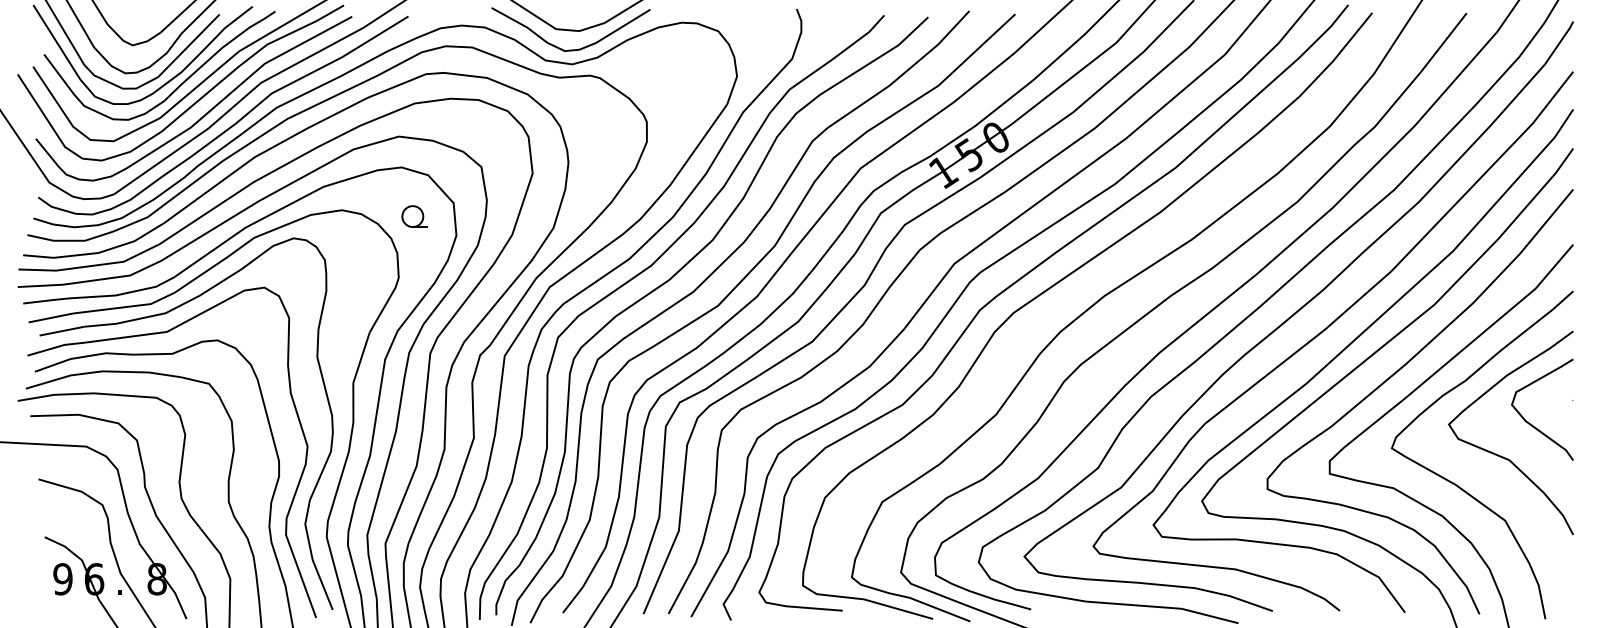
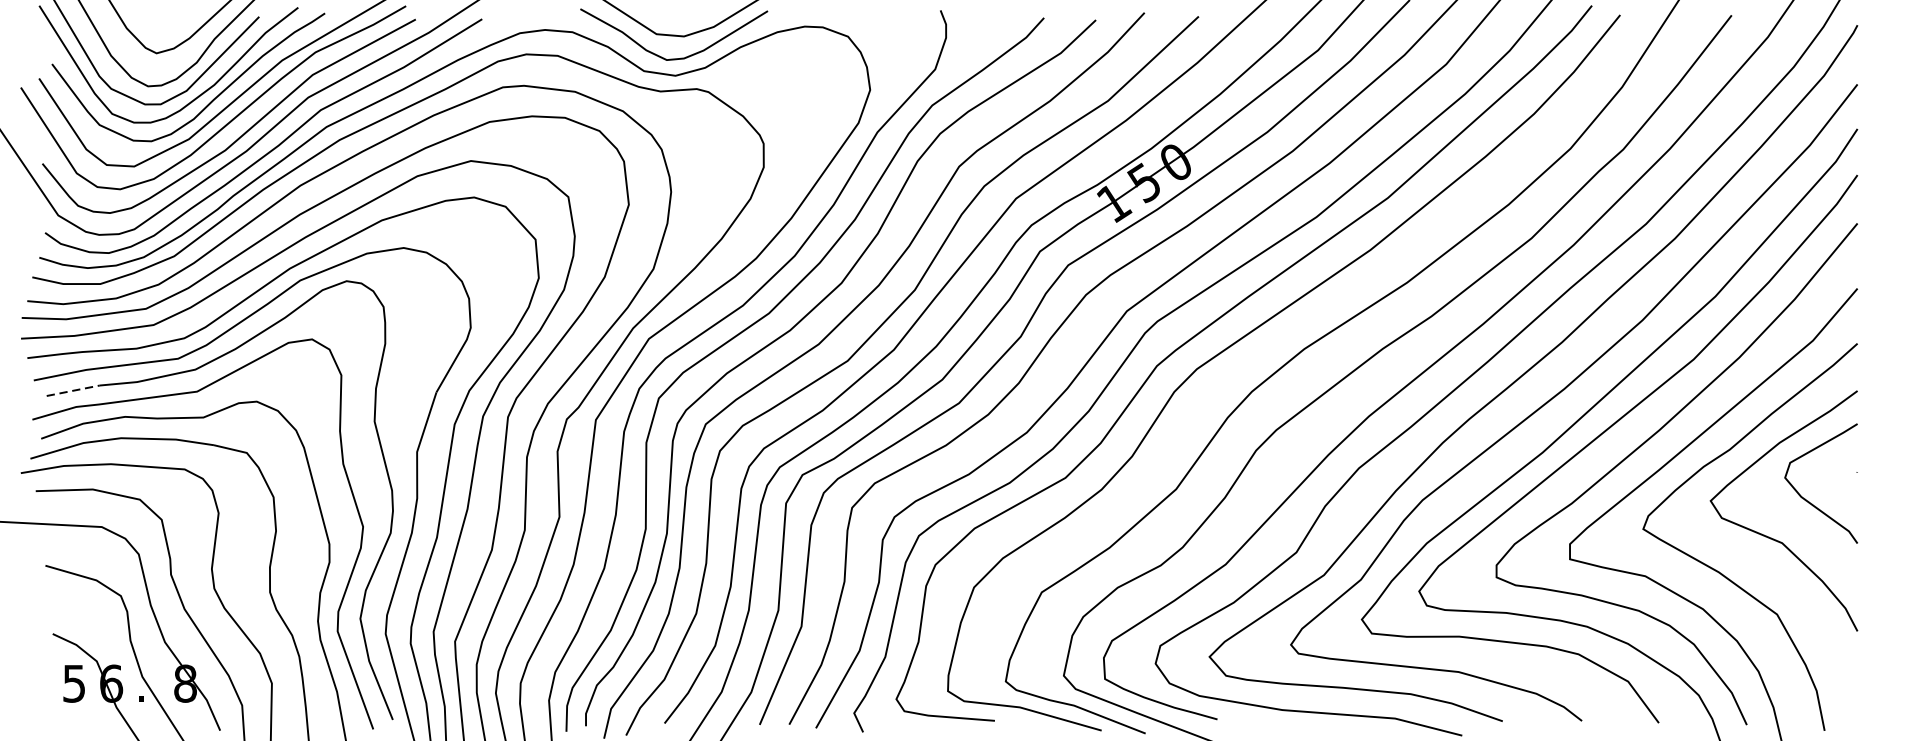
part: (414, 216) -> (489, 255), removed
line: (62, 331) -> (73, 391), solid -> dashed
text: (62, 579) -> (73, 683), 9 -> 5

